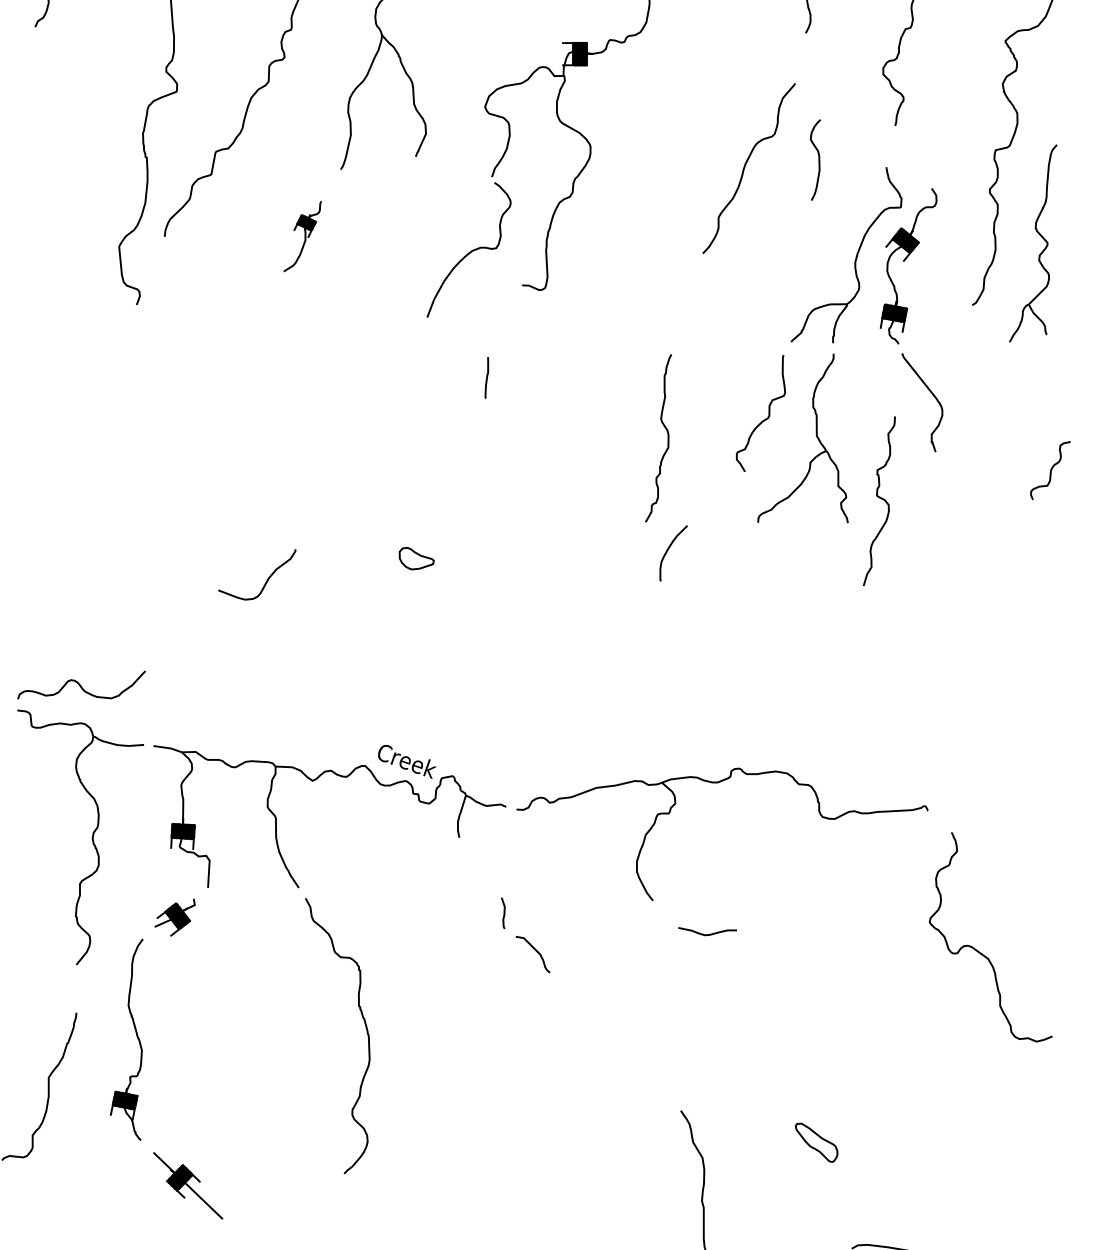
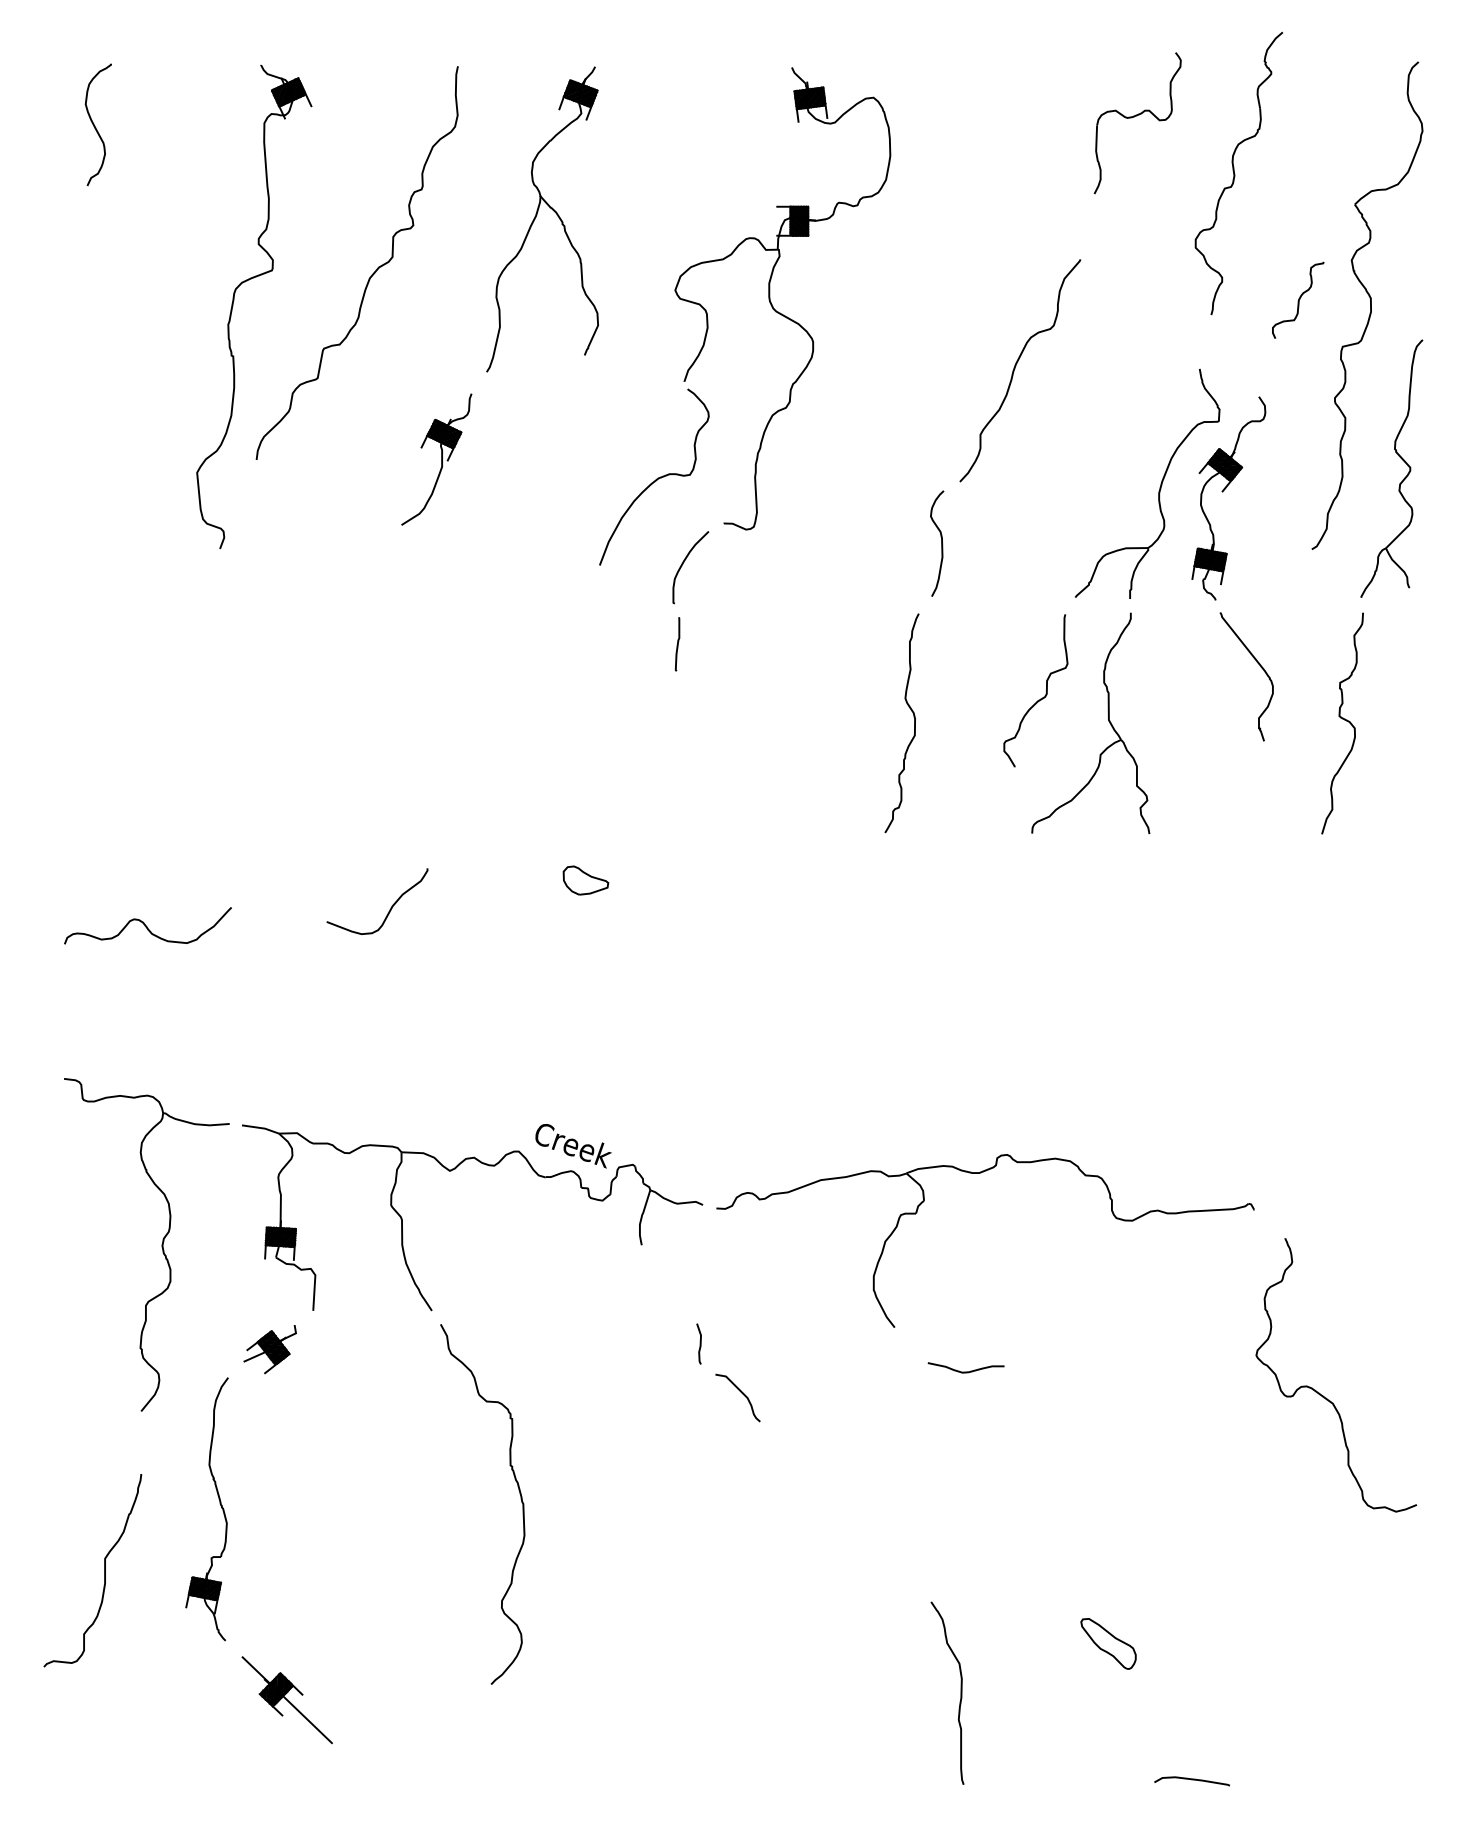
curve: (818, 159) -> (941, 543), moved
part: (302, 236) -> (436, 459), size x1.43
curve: (1050, 469) -> (1298, 299), moved
curve: (880, 498) -> (1344, 720), moved
curve: (668, 550) -> (683, 564), moved
curve: (80, 684) -> (146, 925), moved

